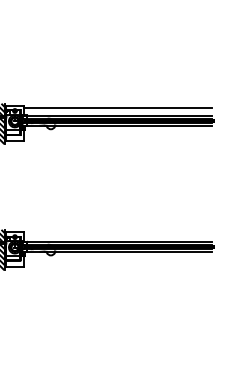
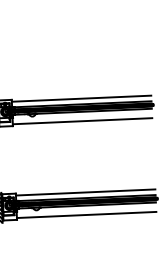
line: (117, 138) -> (82, 121), added
line: (117, 234) -> (85, 192), added
line: (117, 264) -> (86, 214), added

